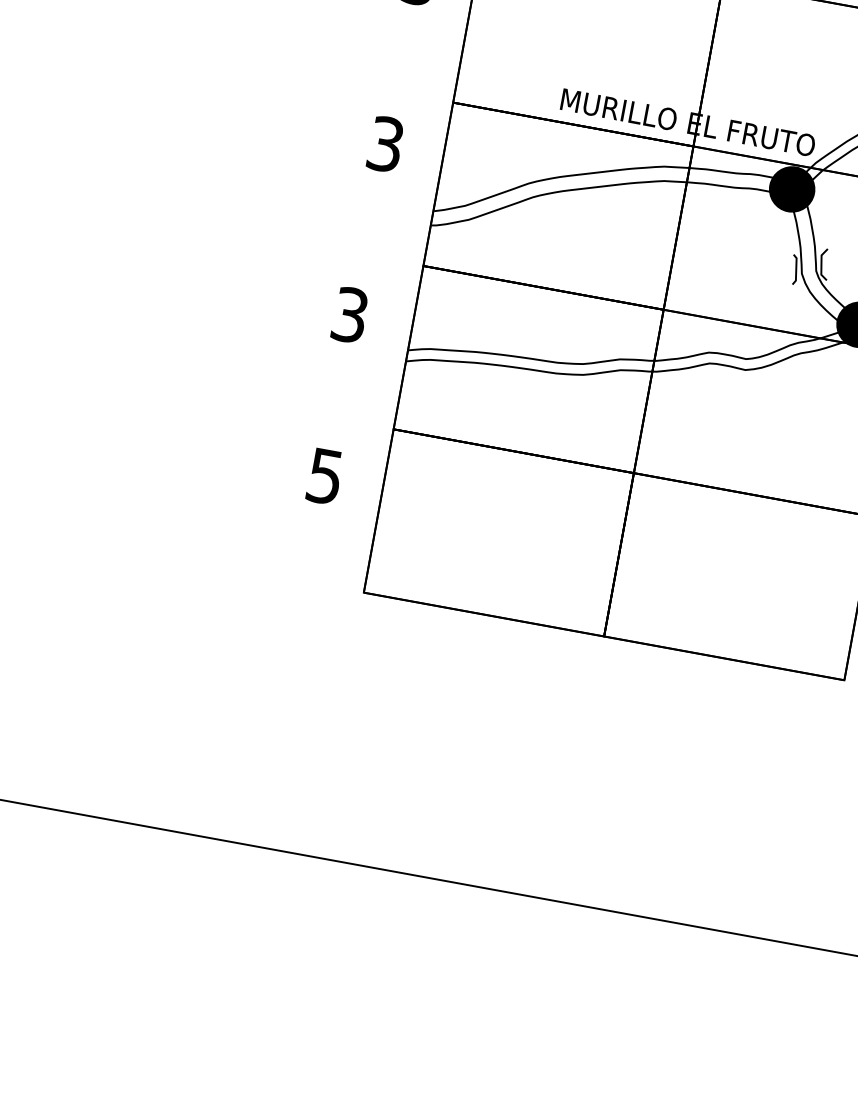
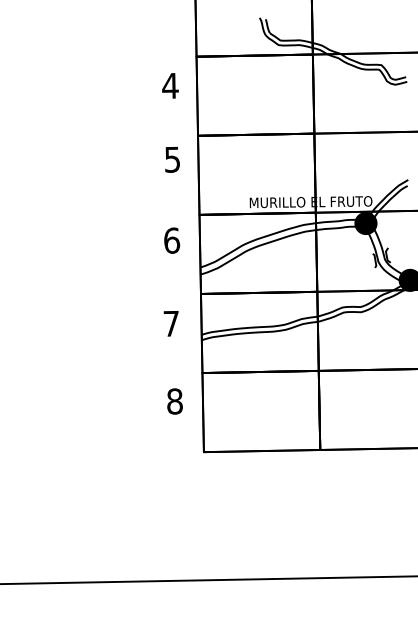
text: (386, 144) -> (172, 240), 3 -> 6
text: (348, 314) -> (170, 323), 3 -> 7
text: (324, 476) -> (174, 401), 5 -> 8

